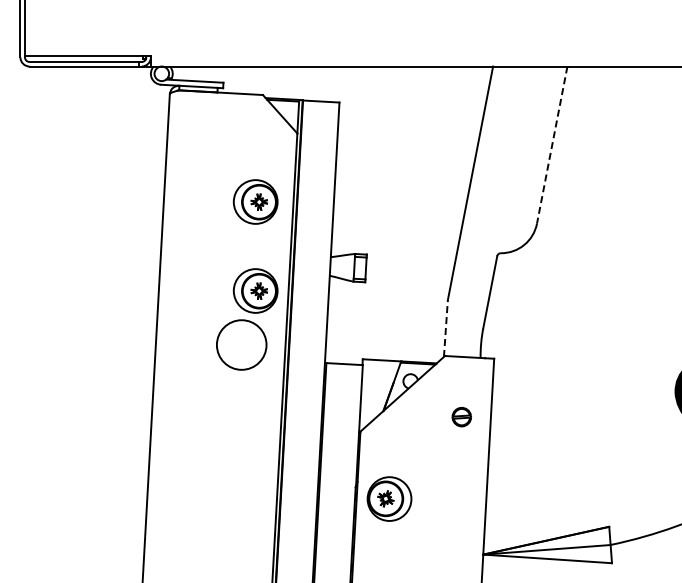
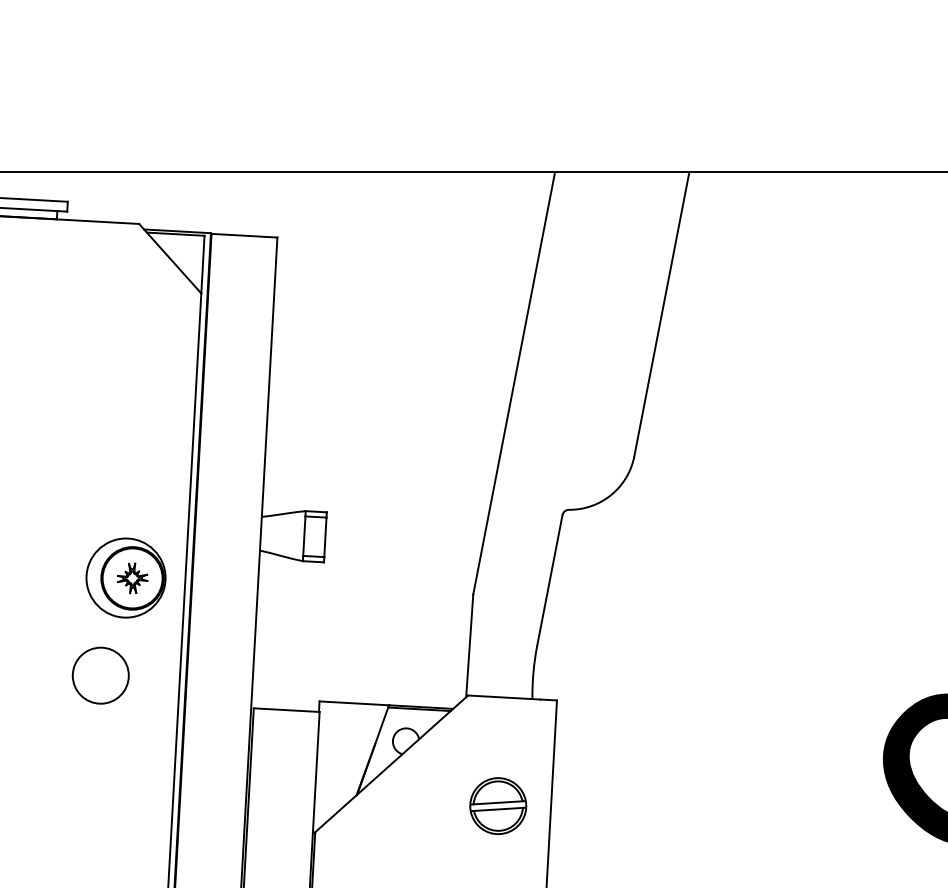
line: (552, 145) -> (662, 315), dashed -> solid
part: (255, 201) -> (125, 416), removed
line: (445, 328) -> (468, 645), dashed -> solid
circle: (241, 344) -> (100, 674), size x0.62
part: (461, 416) -> (497, 804), size x1.67

